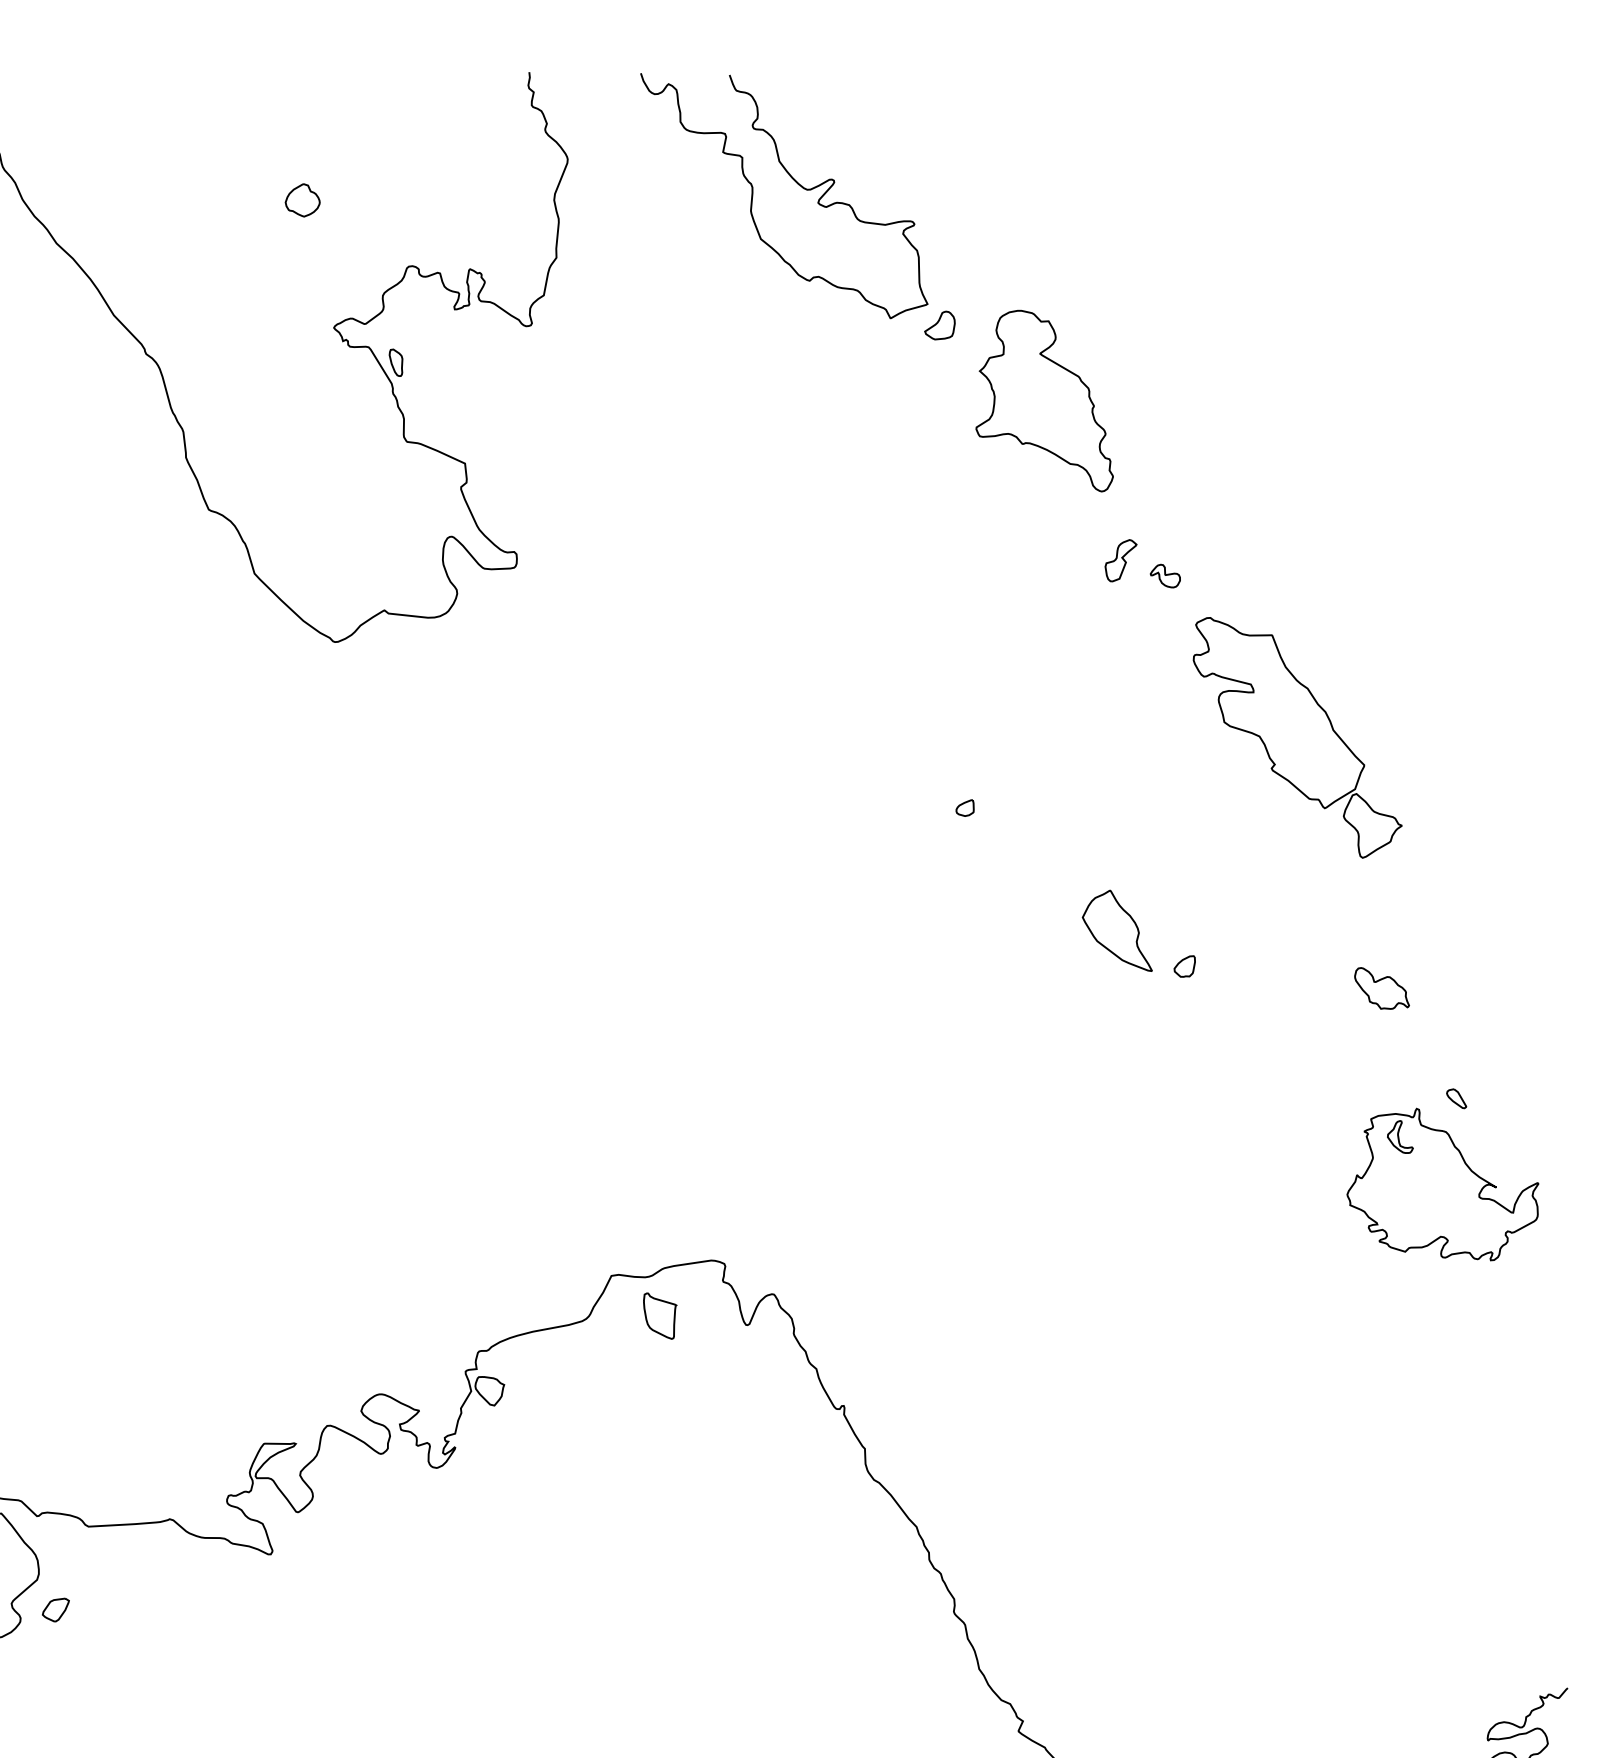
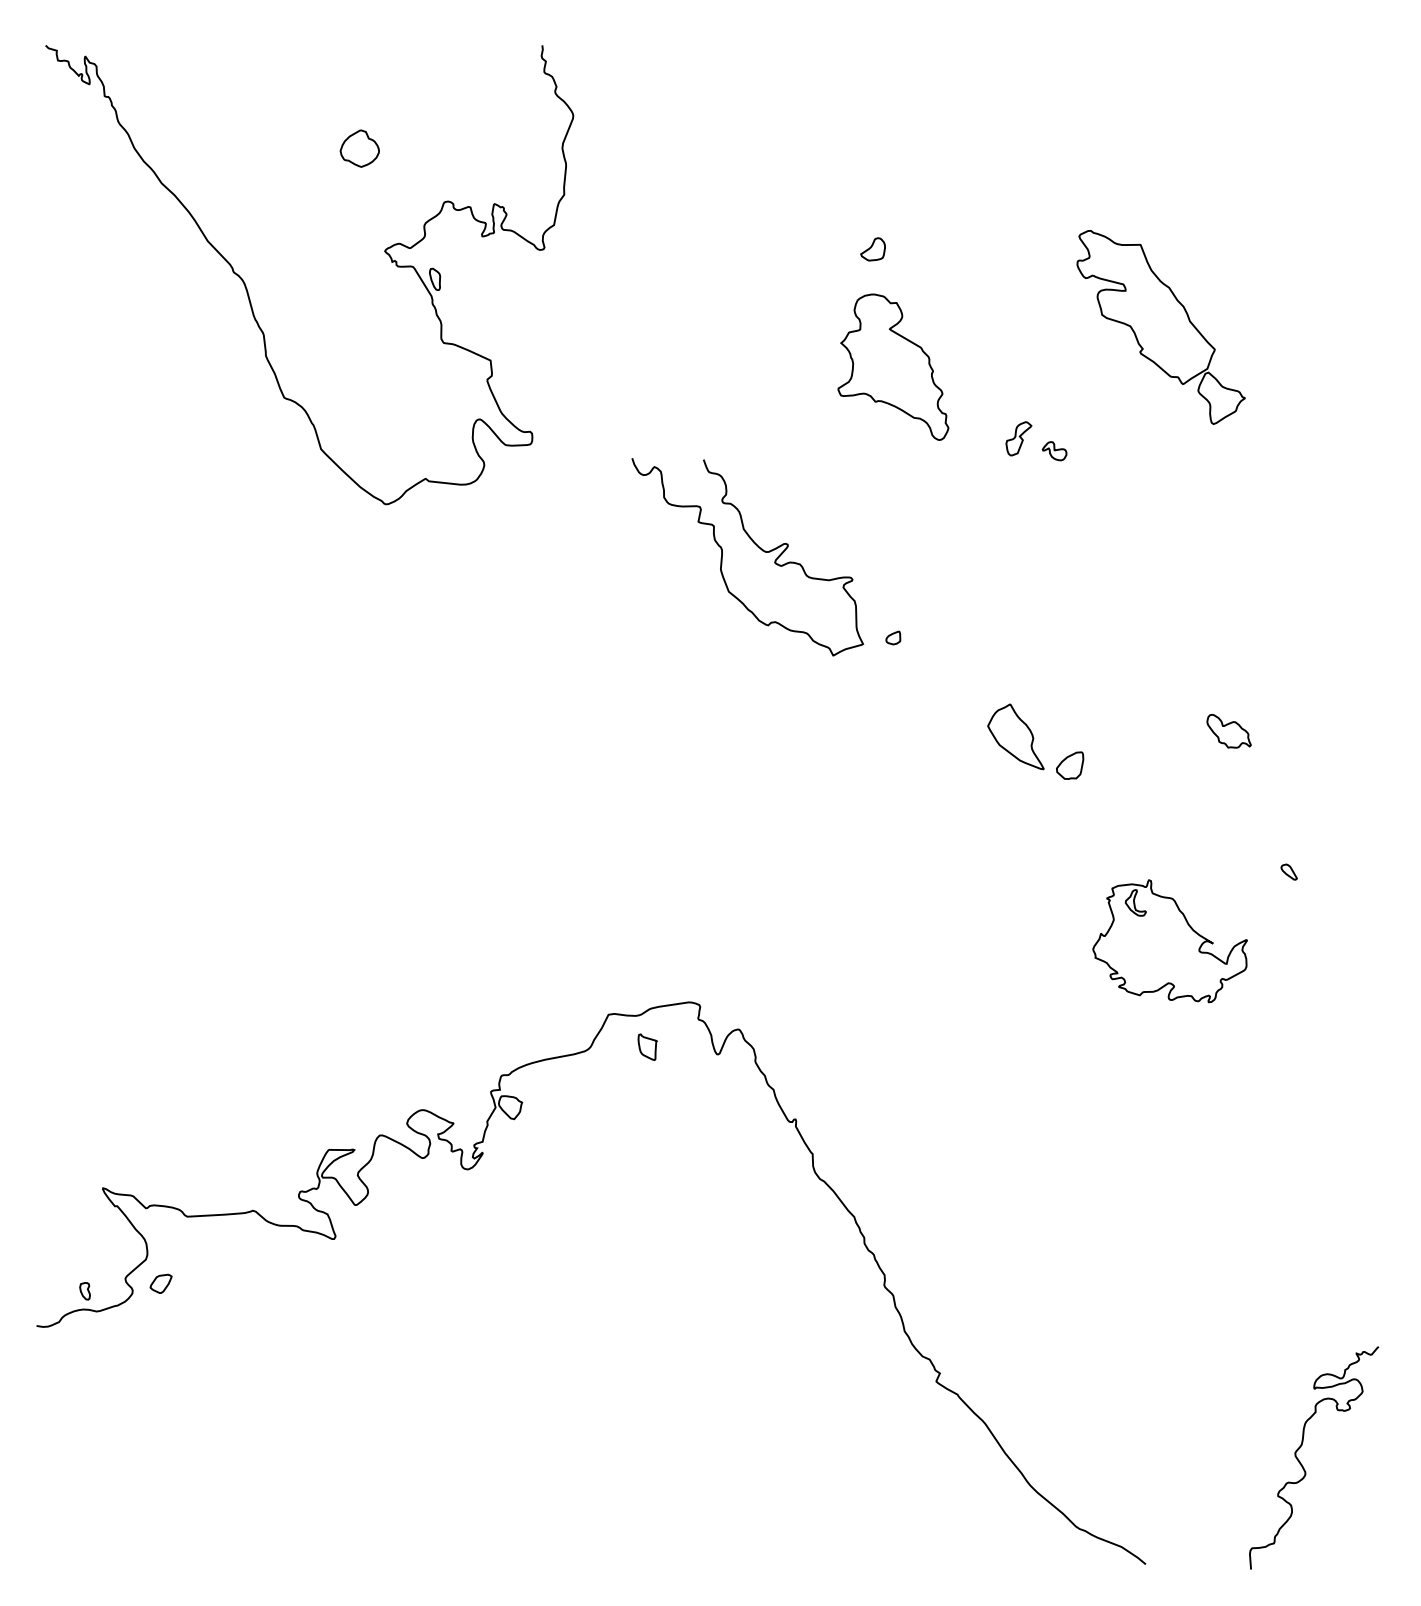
curve: (796, 184) -> (757, 547), moved
part: (302, 200) -> (359, 148), size x1.4
part: (1044, 400) -> (893, 366), moved
part: (1296, 737) -> (1160, 327), moved
part: (1185, 966) -> (1070, 765), size x1.6
part: (1381, 987) -> (1228, 730), moved
part: (1442, 1184) -> (1169, 941), moved
part: (659, 1316) -> (647, 1047), size x0.7

